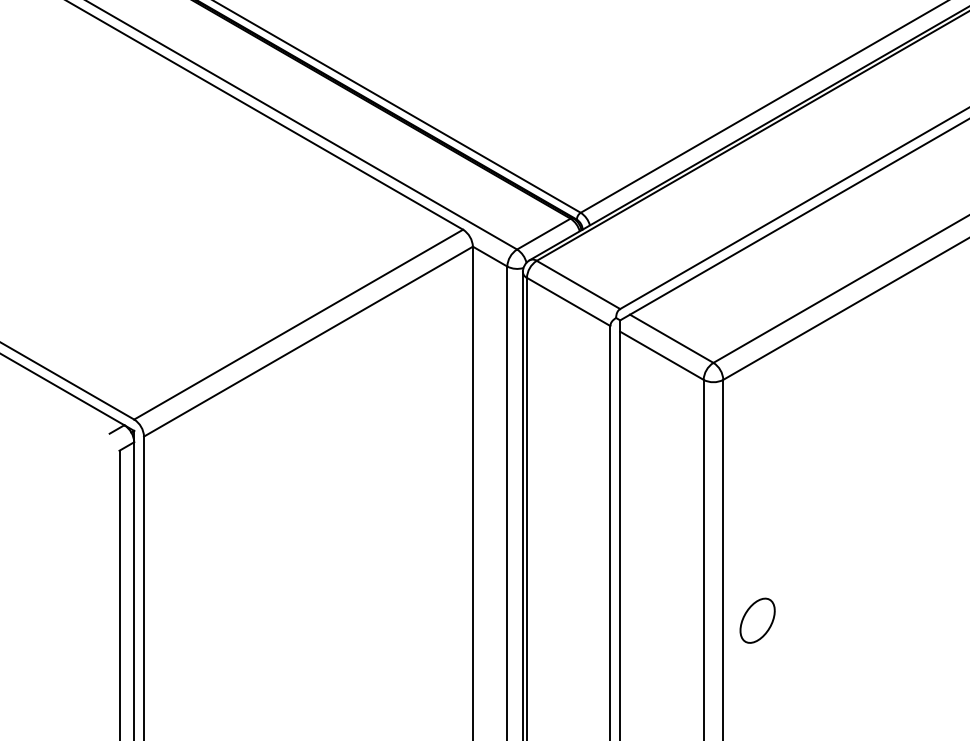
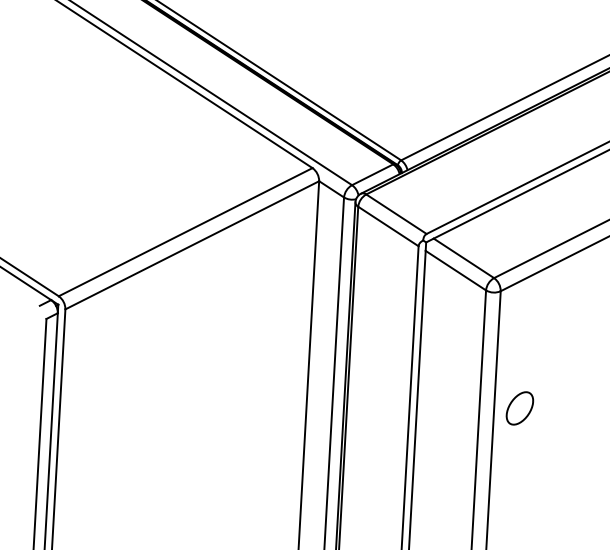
part: (757, 620) -> (519, 408), moved

